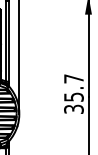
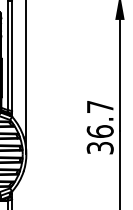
text: (73, 96) -> (99, 130), 35.7 -> 36.7

